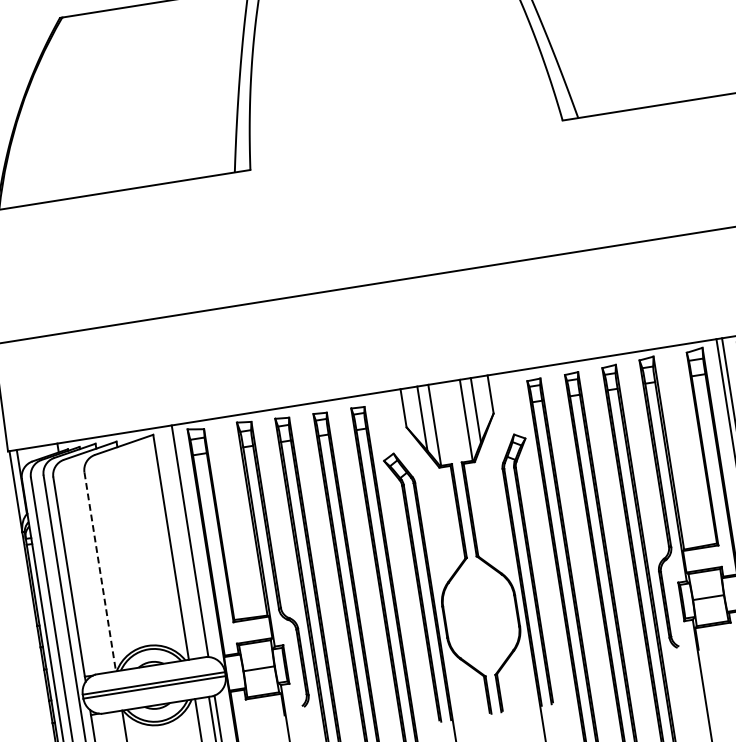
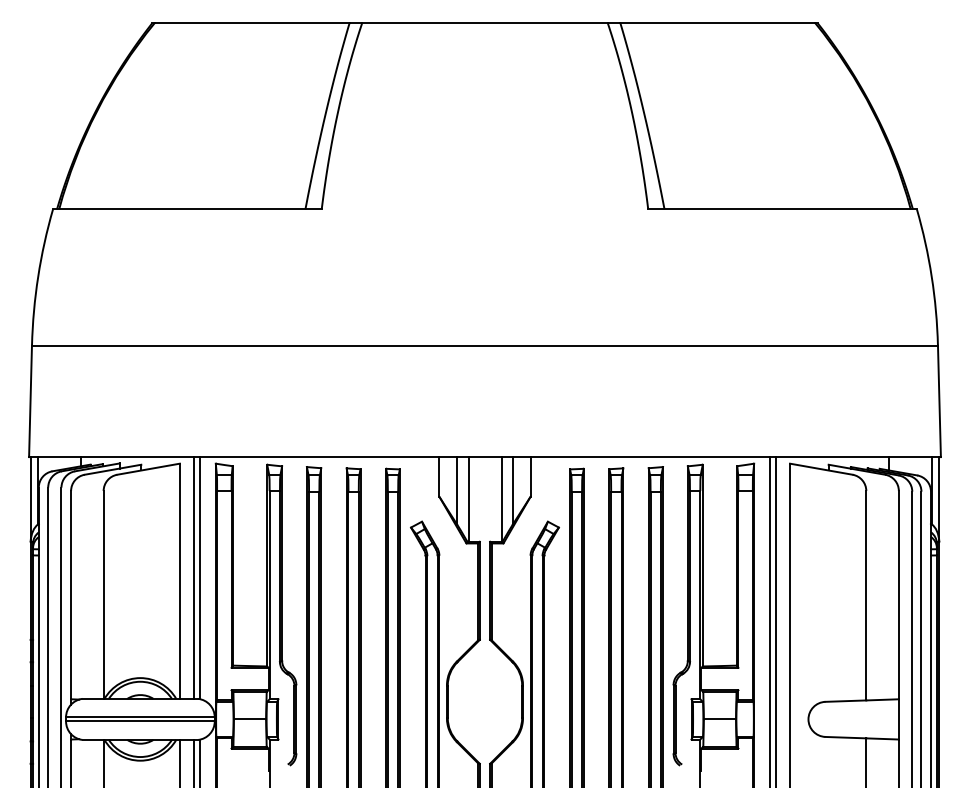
line: (184, 541) -> (194, 577), added
line: (100, 571) -> (103, 594), dashed -> solid

